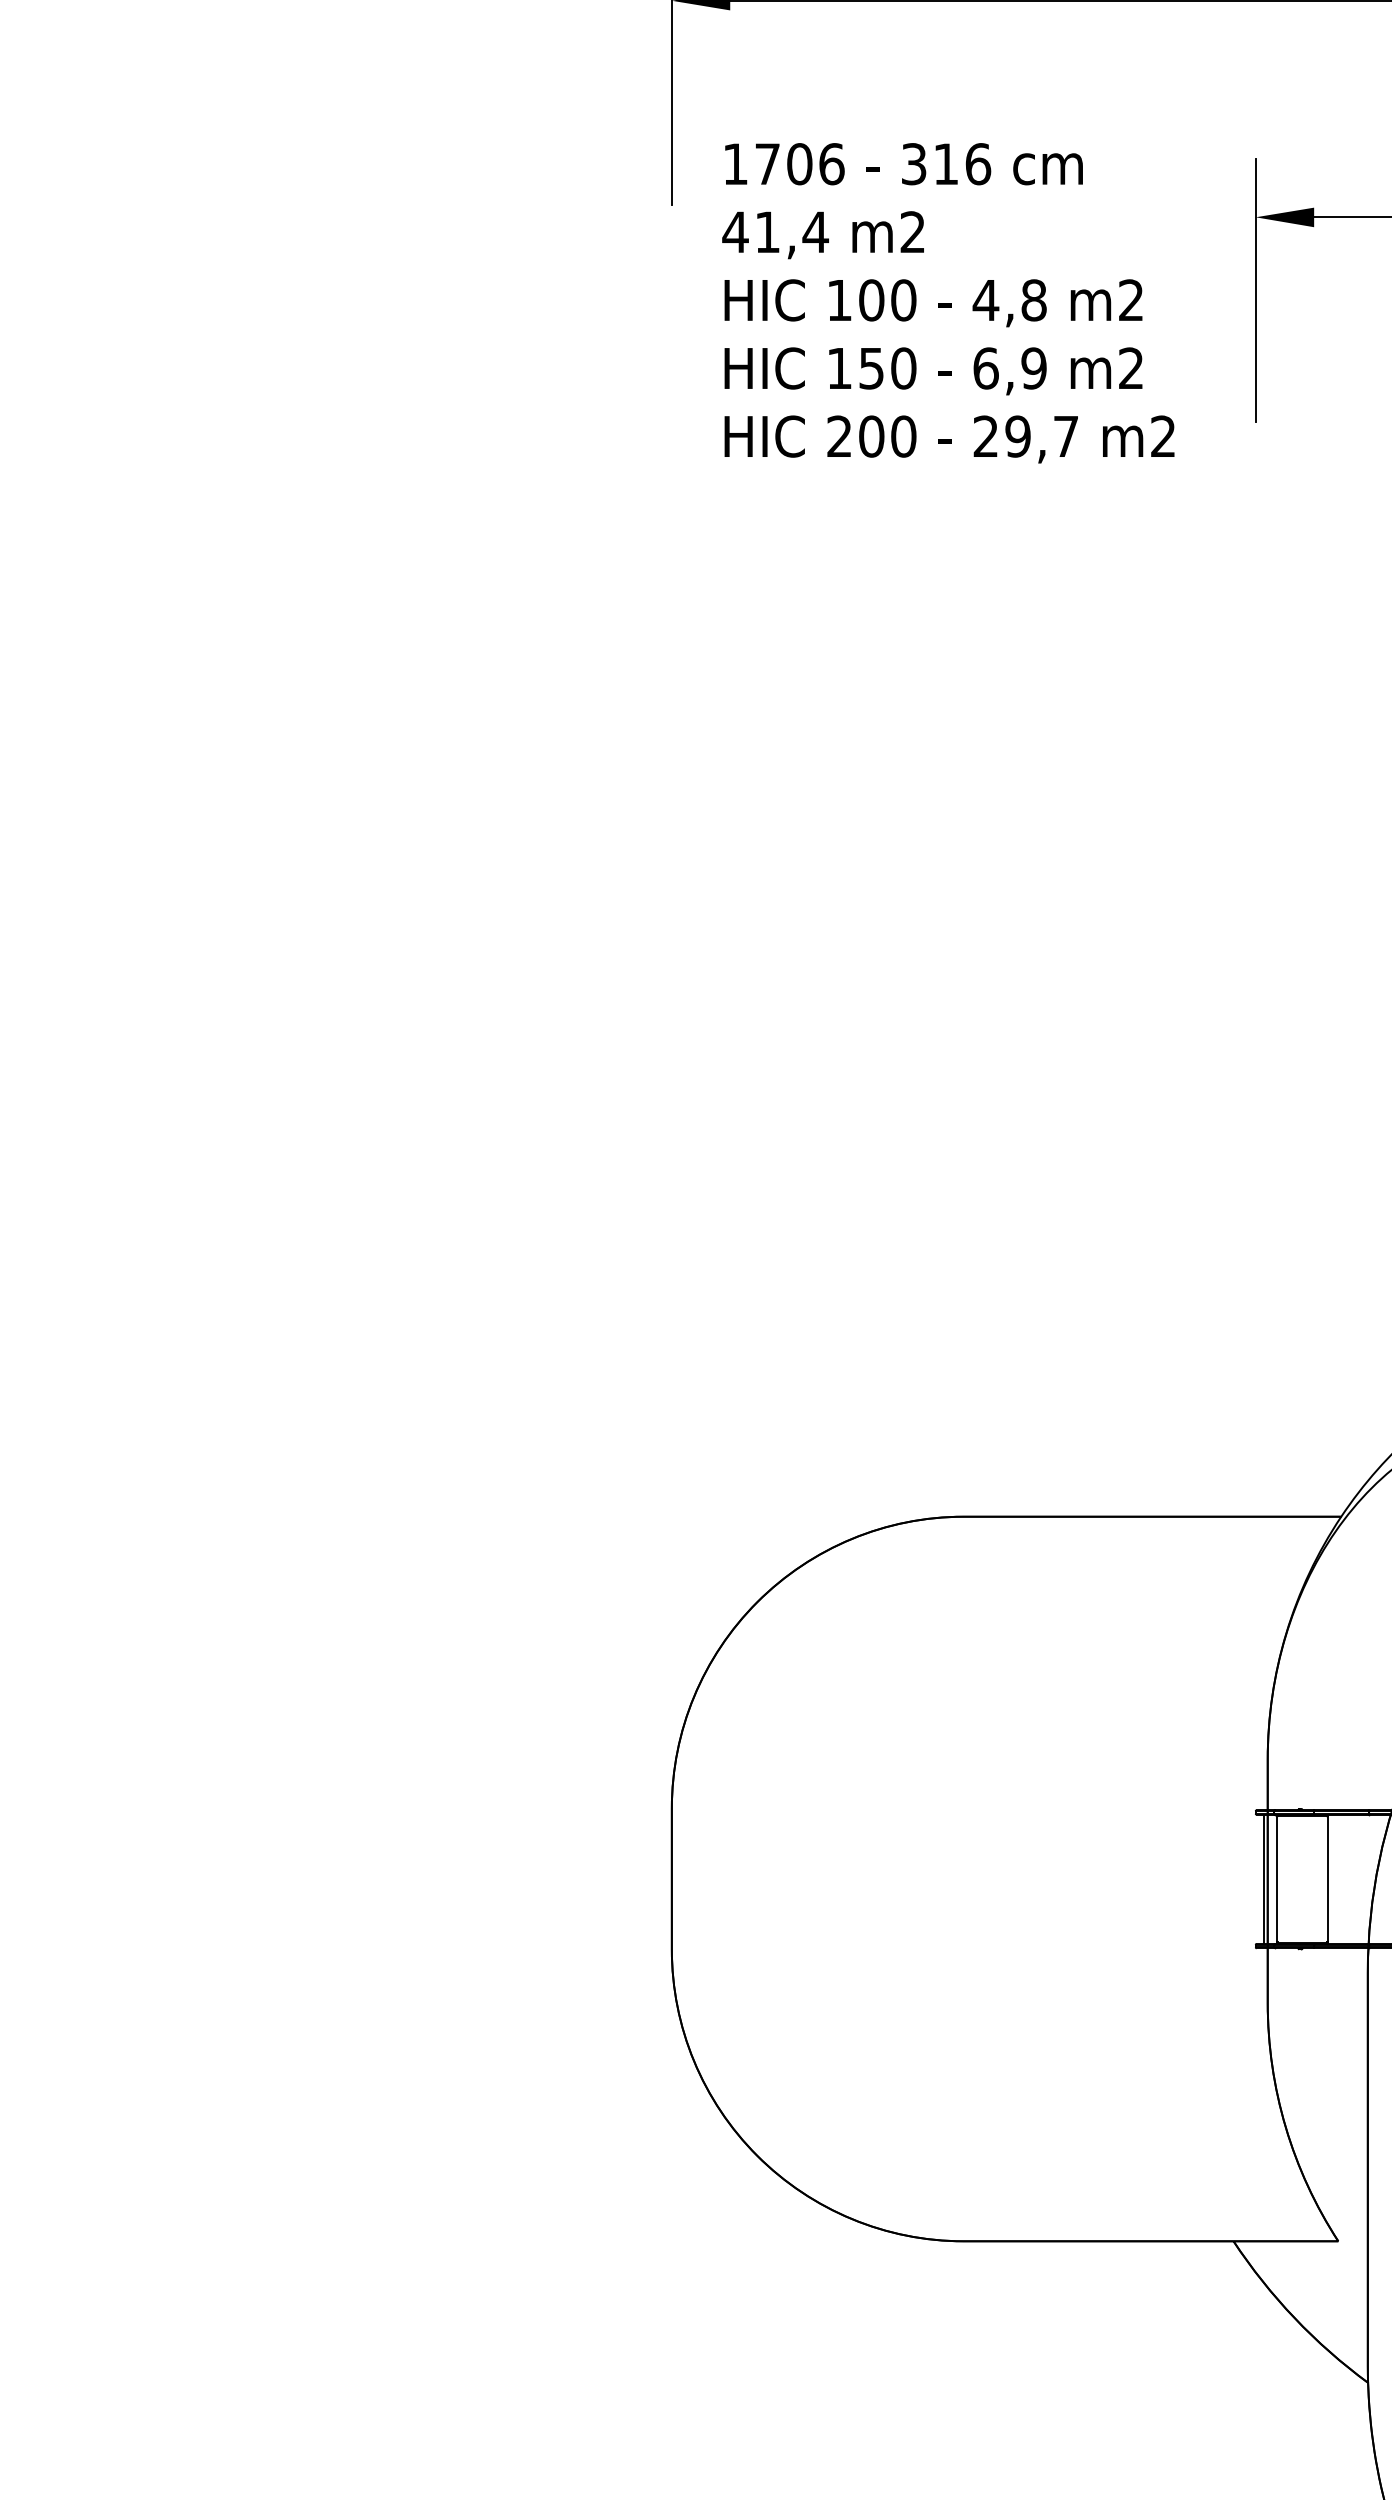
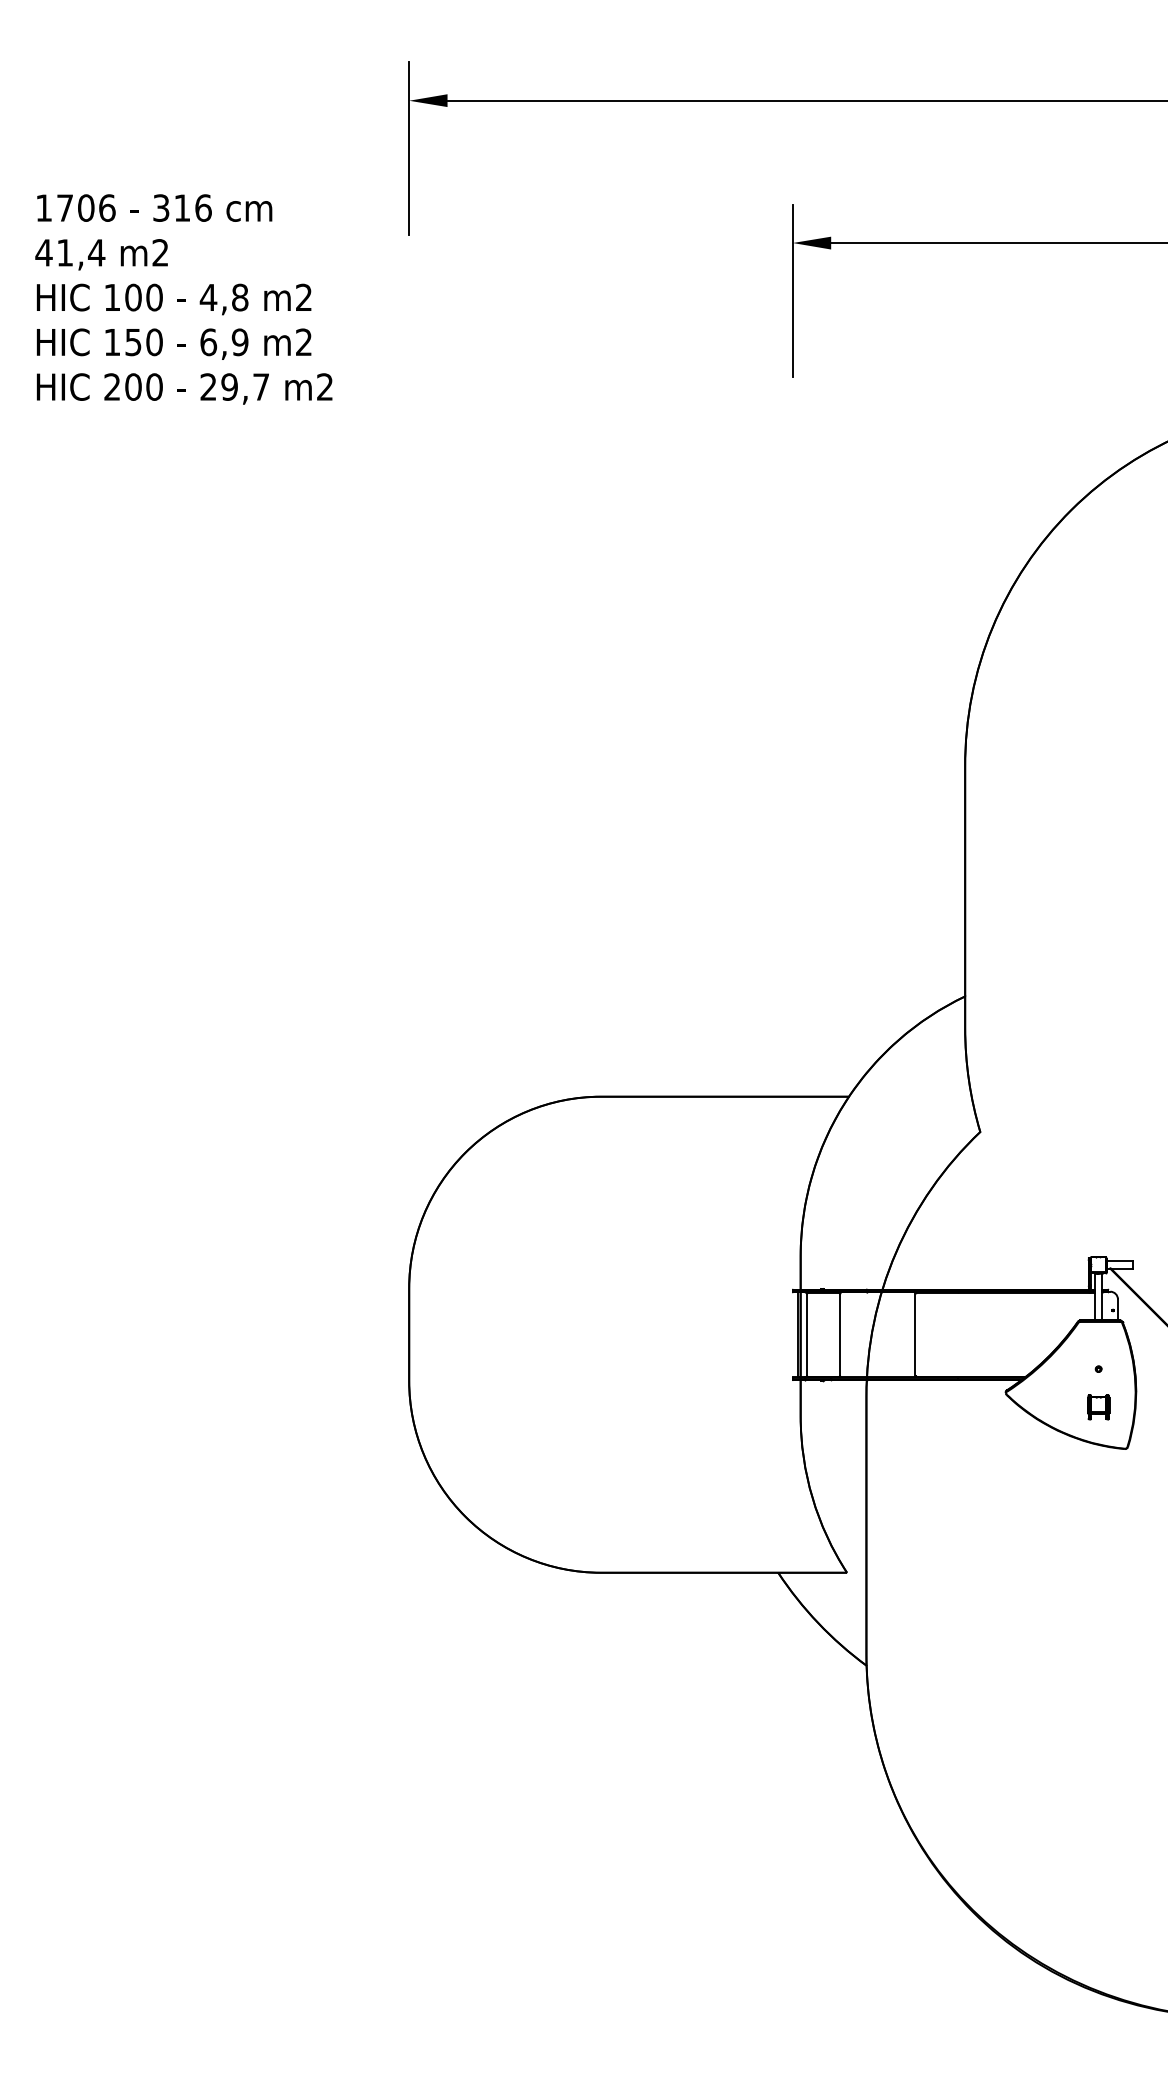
text: (947, 303) -> (183, 299), moved

